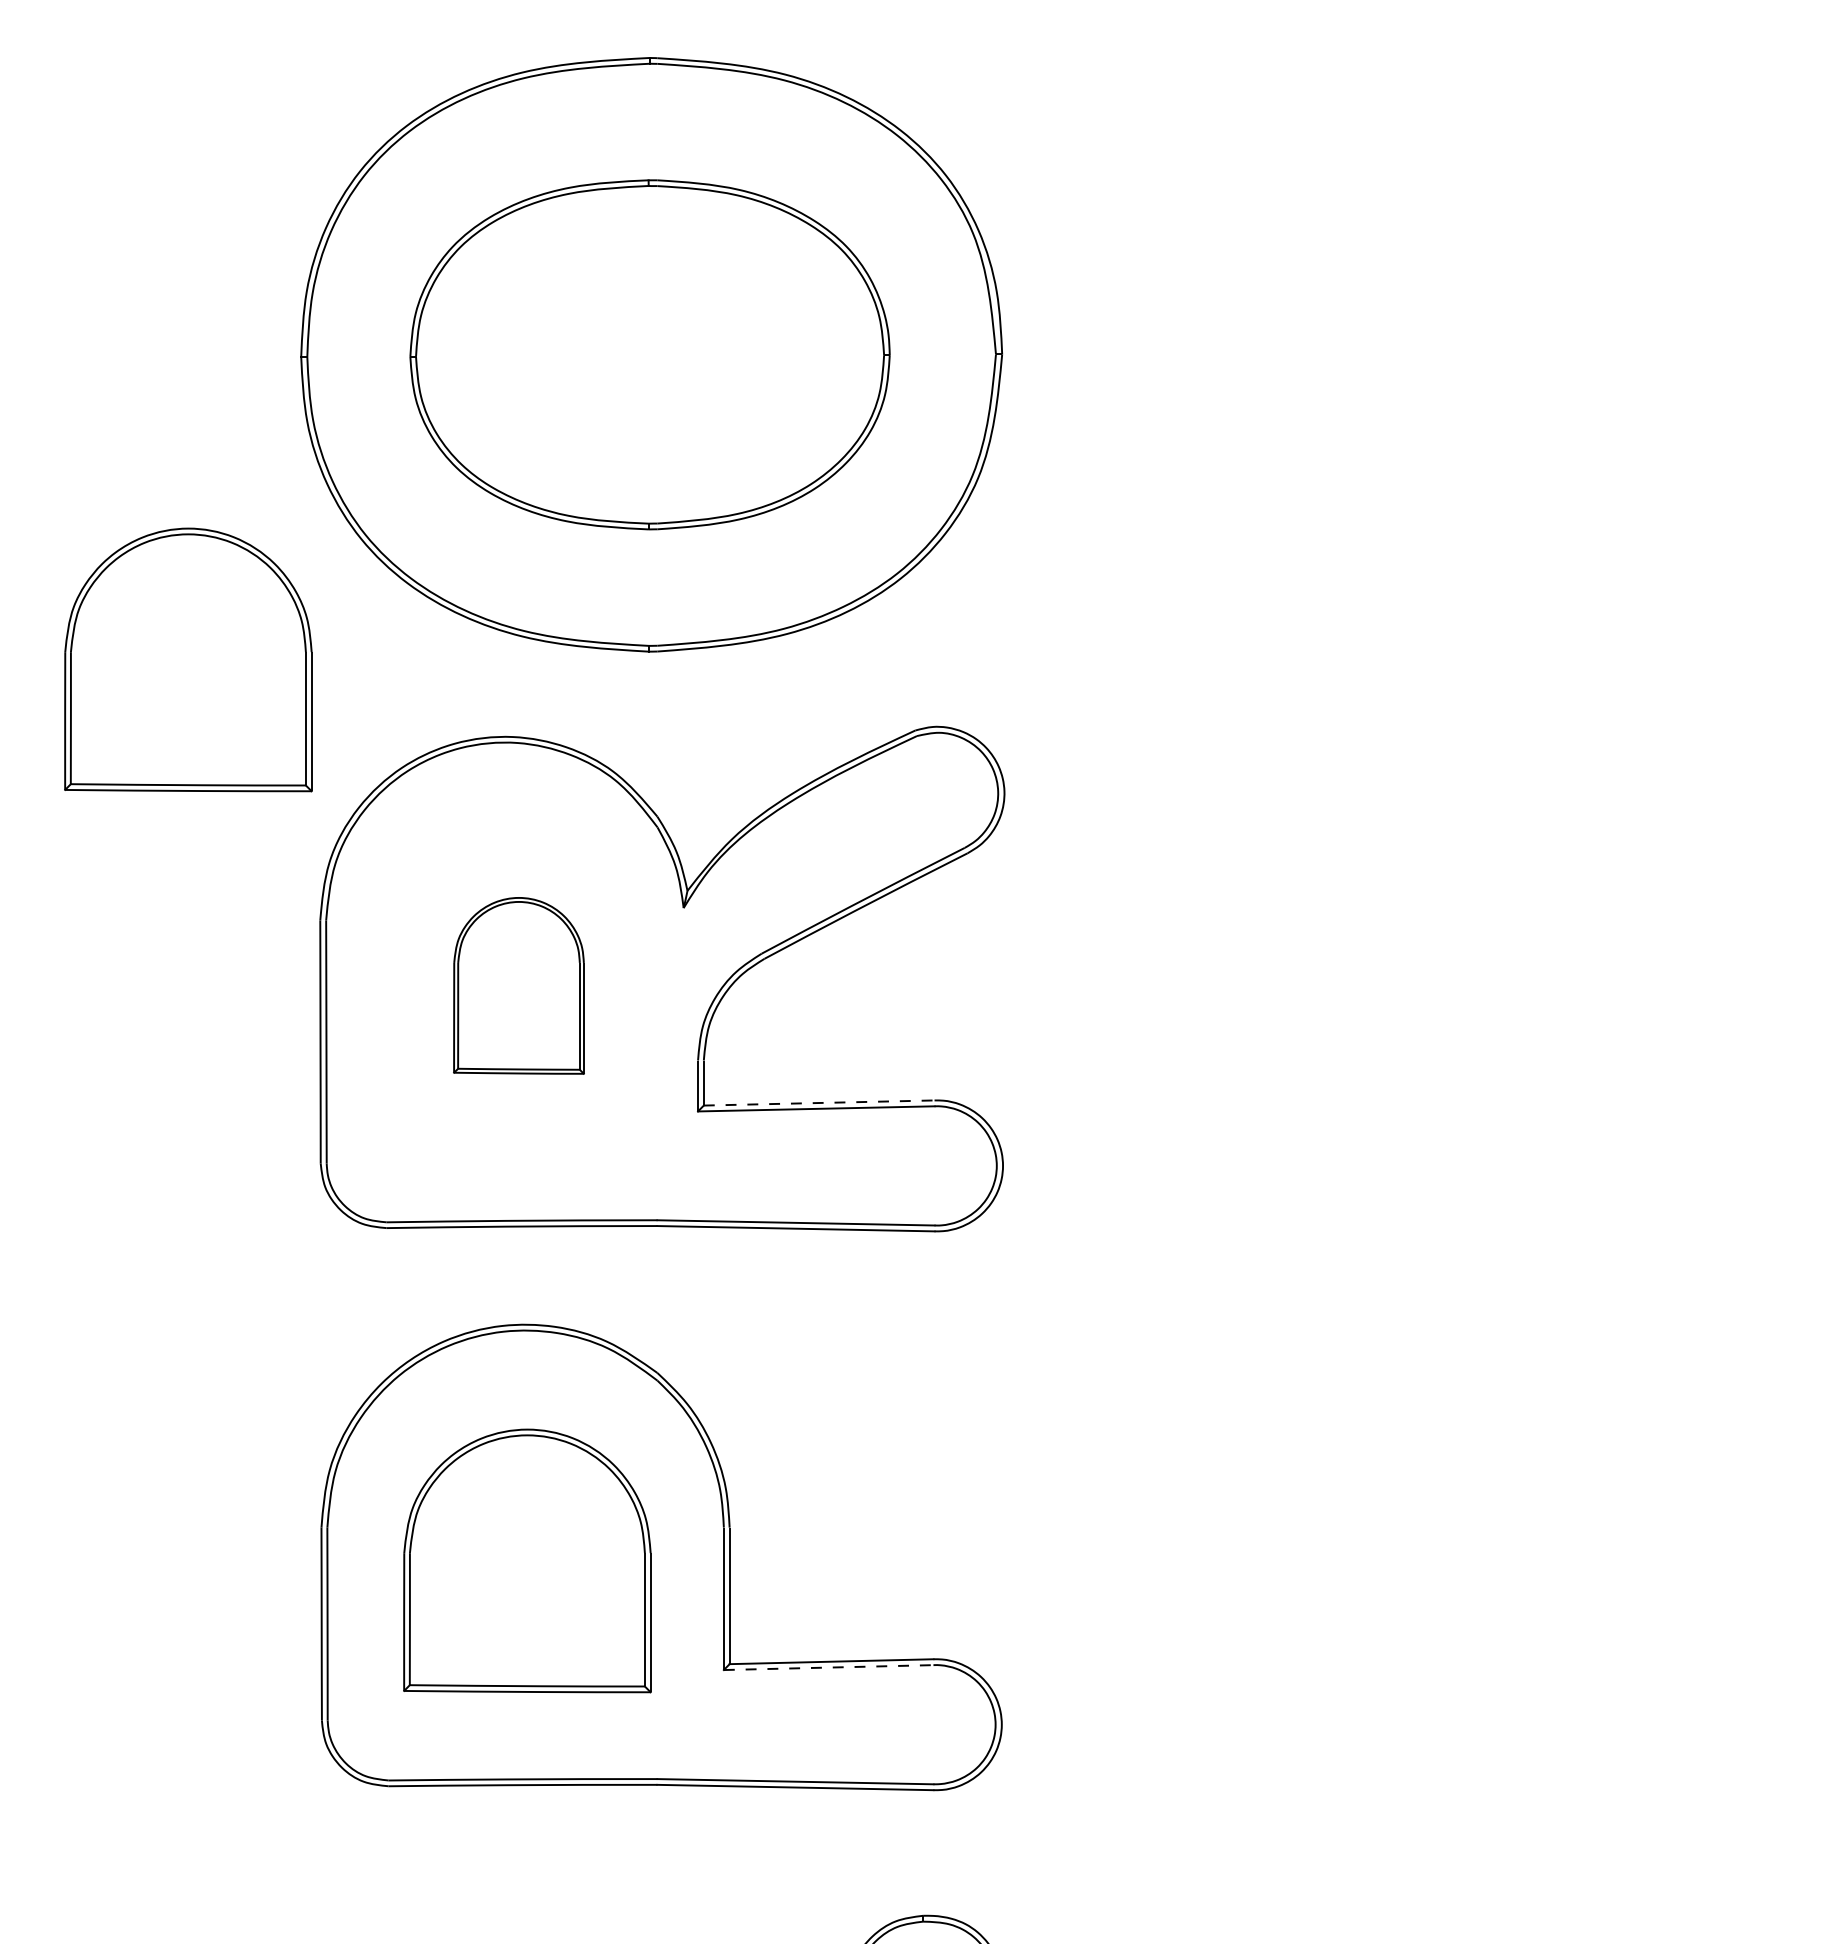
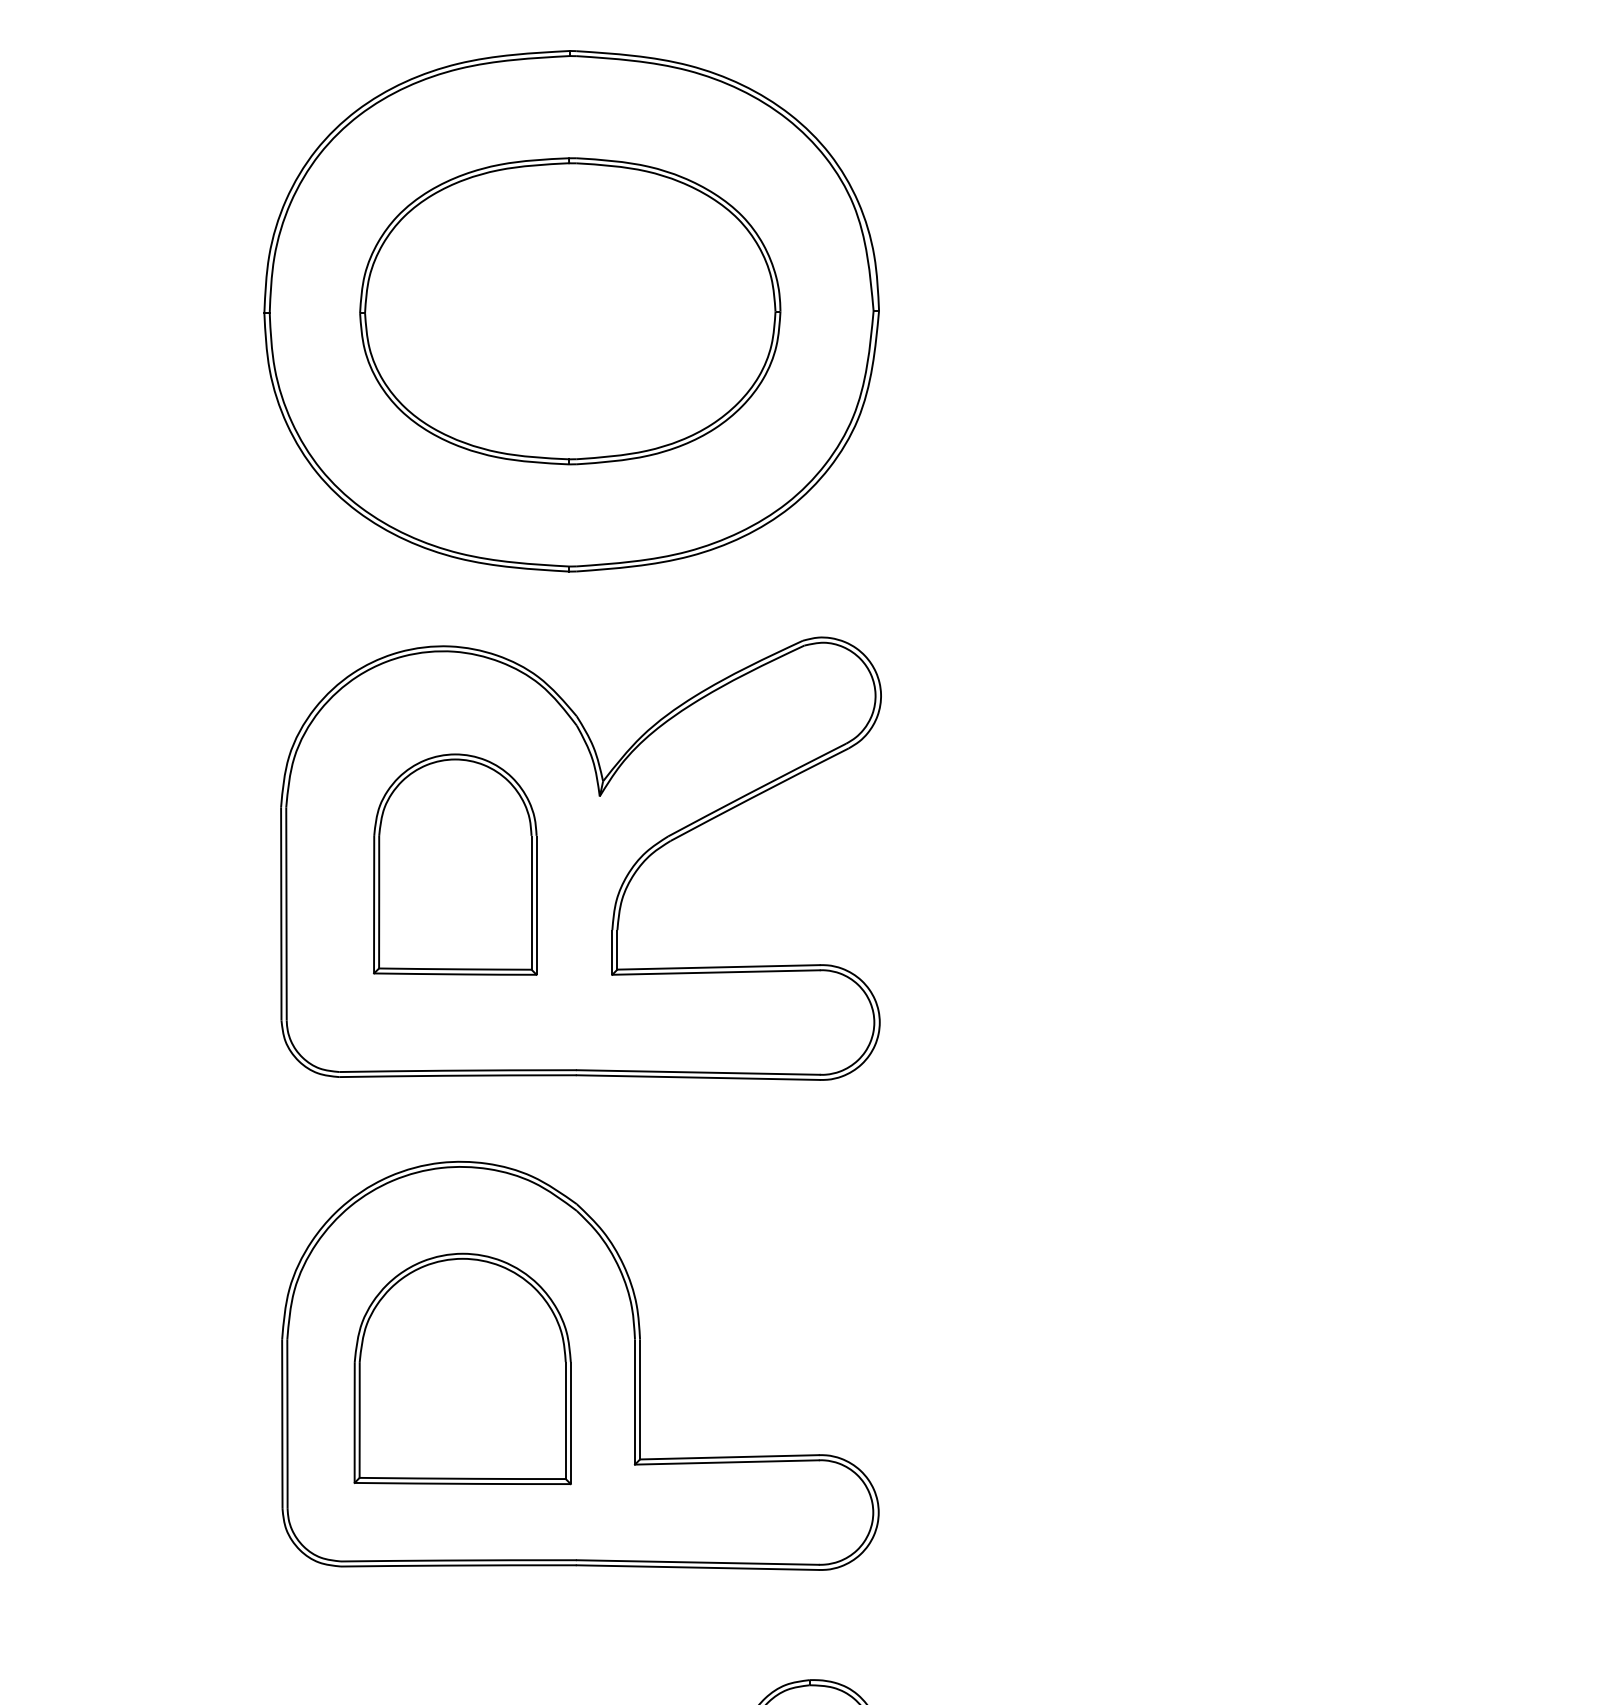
part: (188, 659) -> (165, 578), removed
part: (518, 985) -> (454, 864), size x1.43
line: (819, 1102) -> (718, 966), dashed -> solid
line: (828, 1667) -> (726, 1462), dashed -> solid

